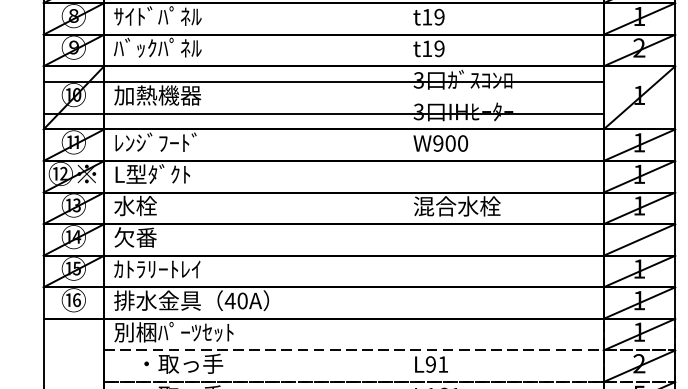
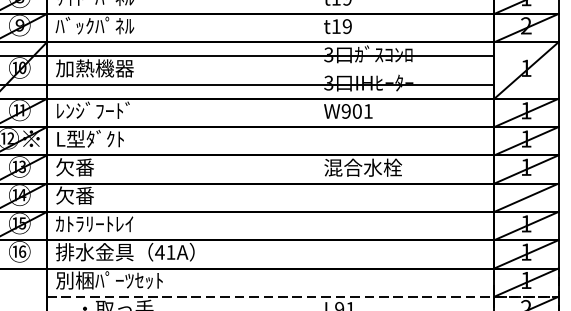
text: (463, 143) -> (368, 111), W900 -> W901
text: (135, 205) -> (75, 166), 水栓 -> 欠番
text: (242, 300) -> (170, 252), 40A -> 41A

